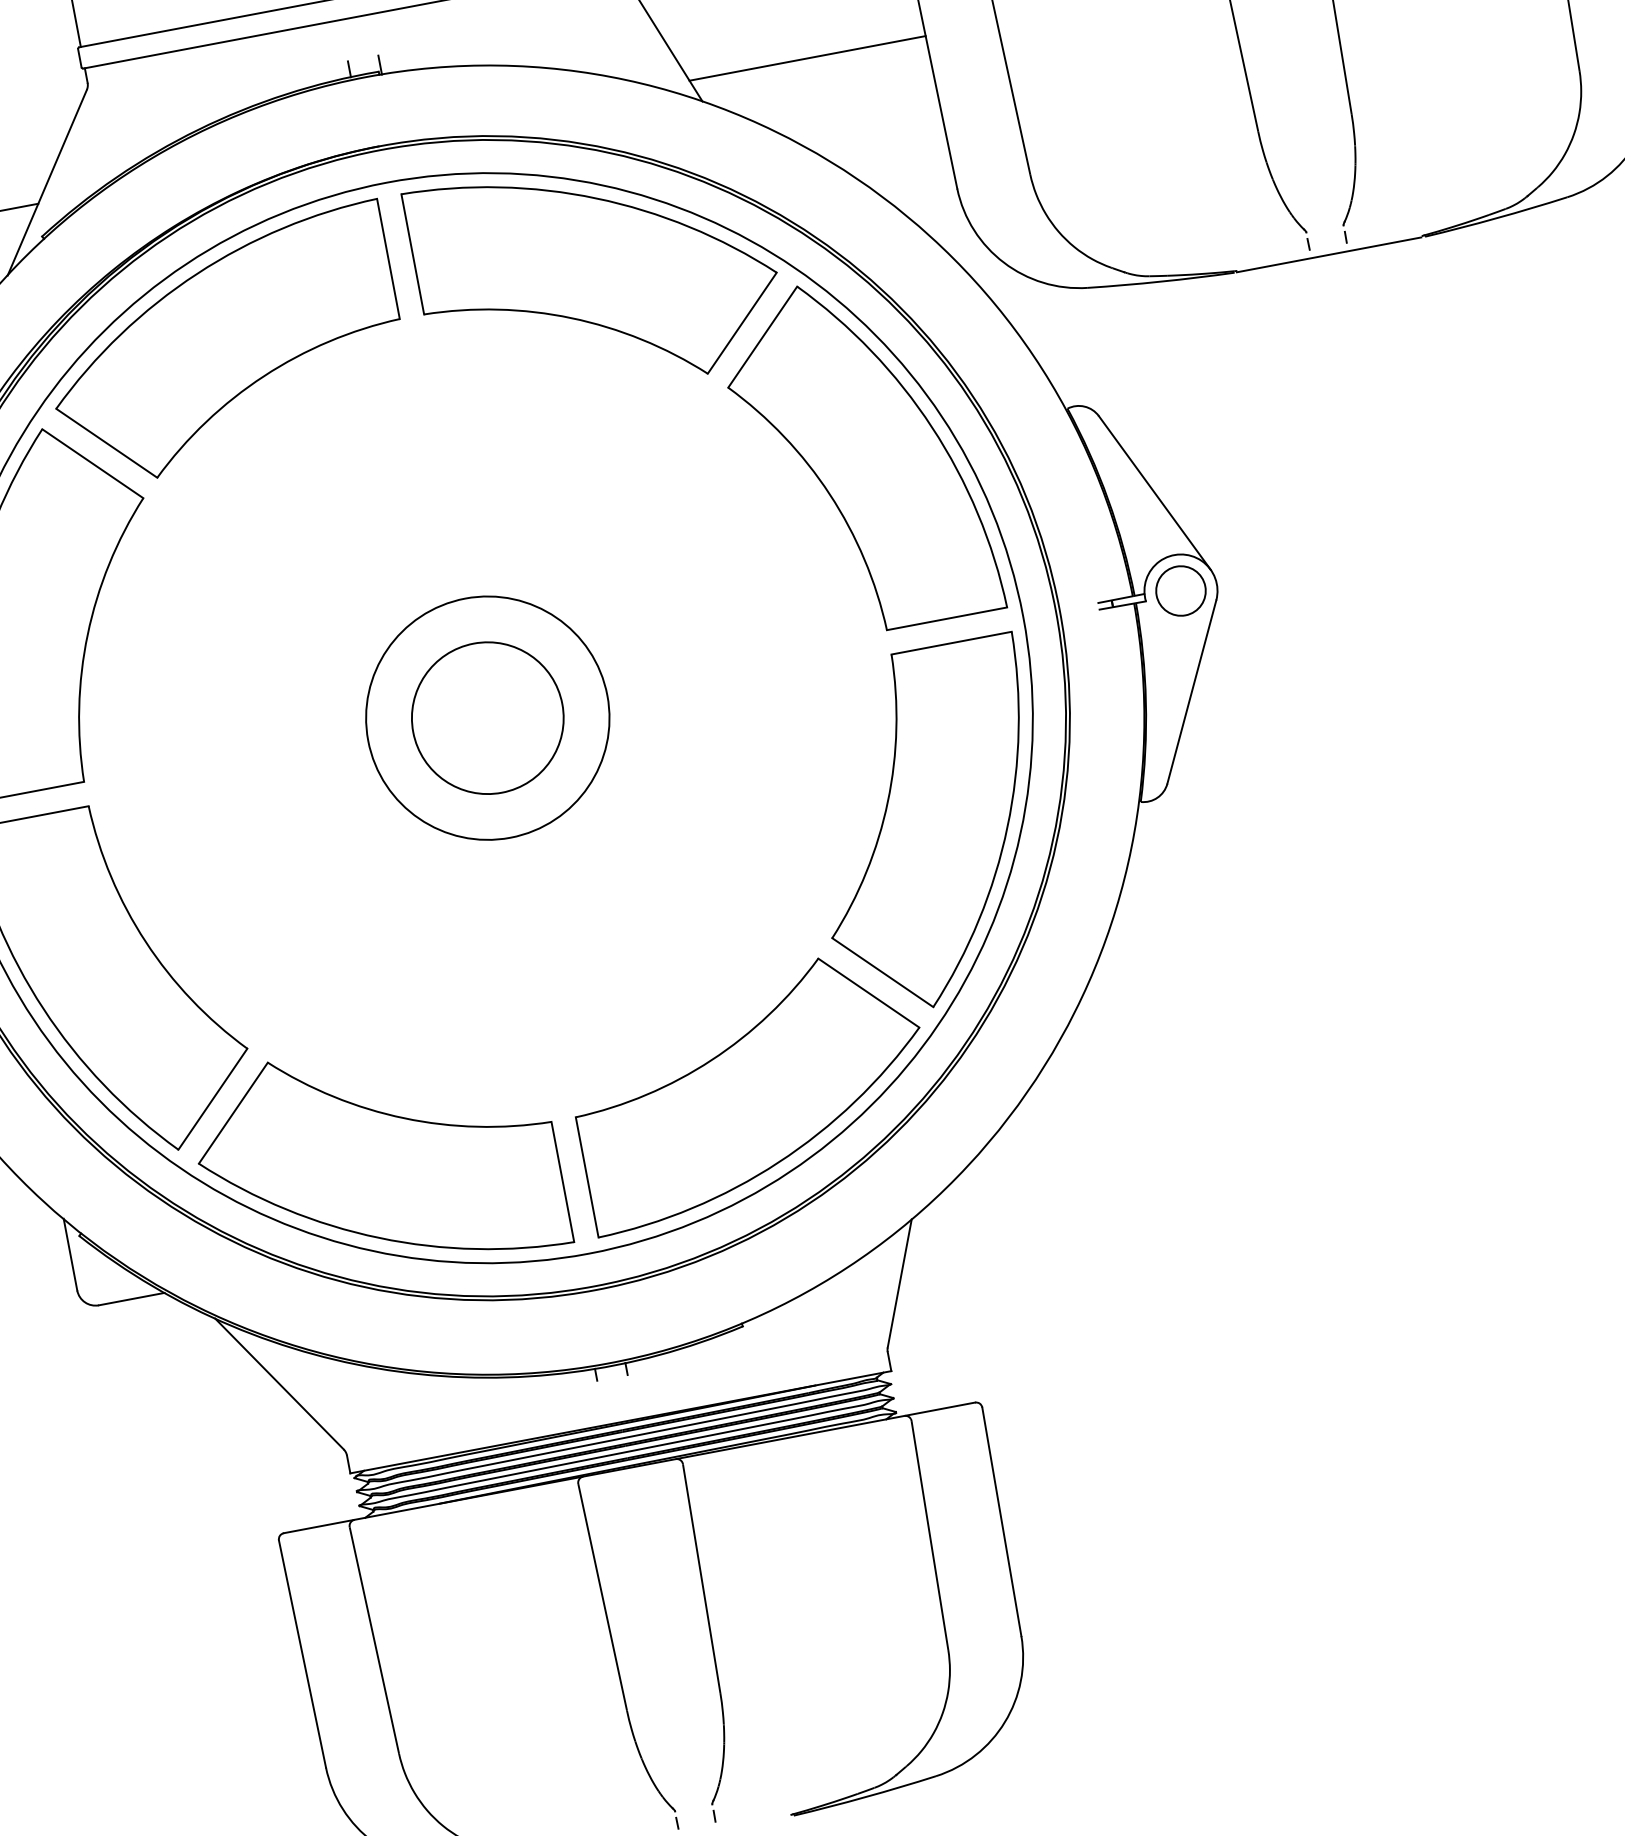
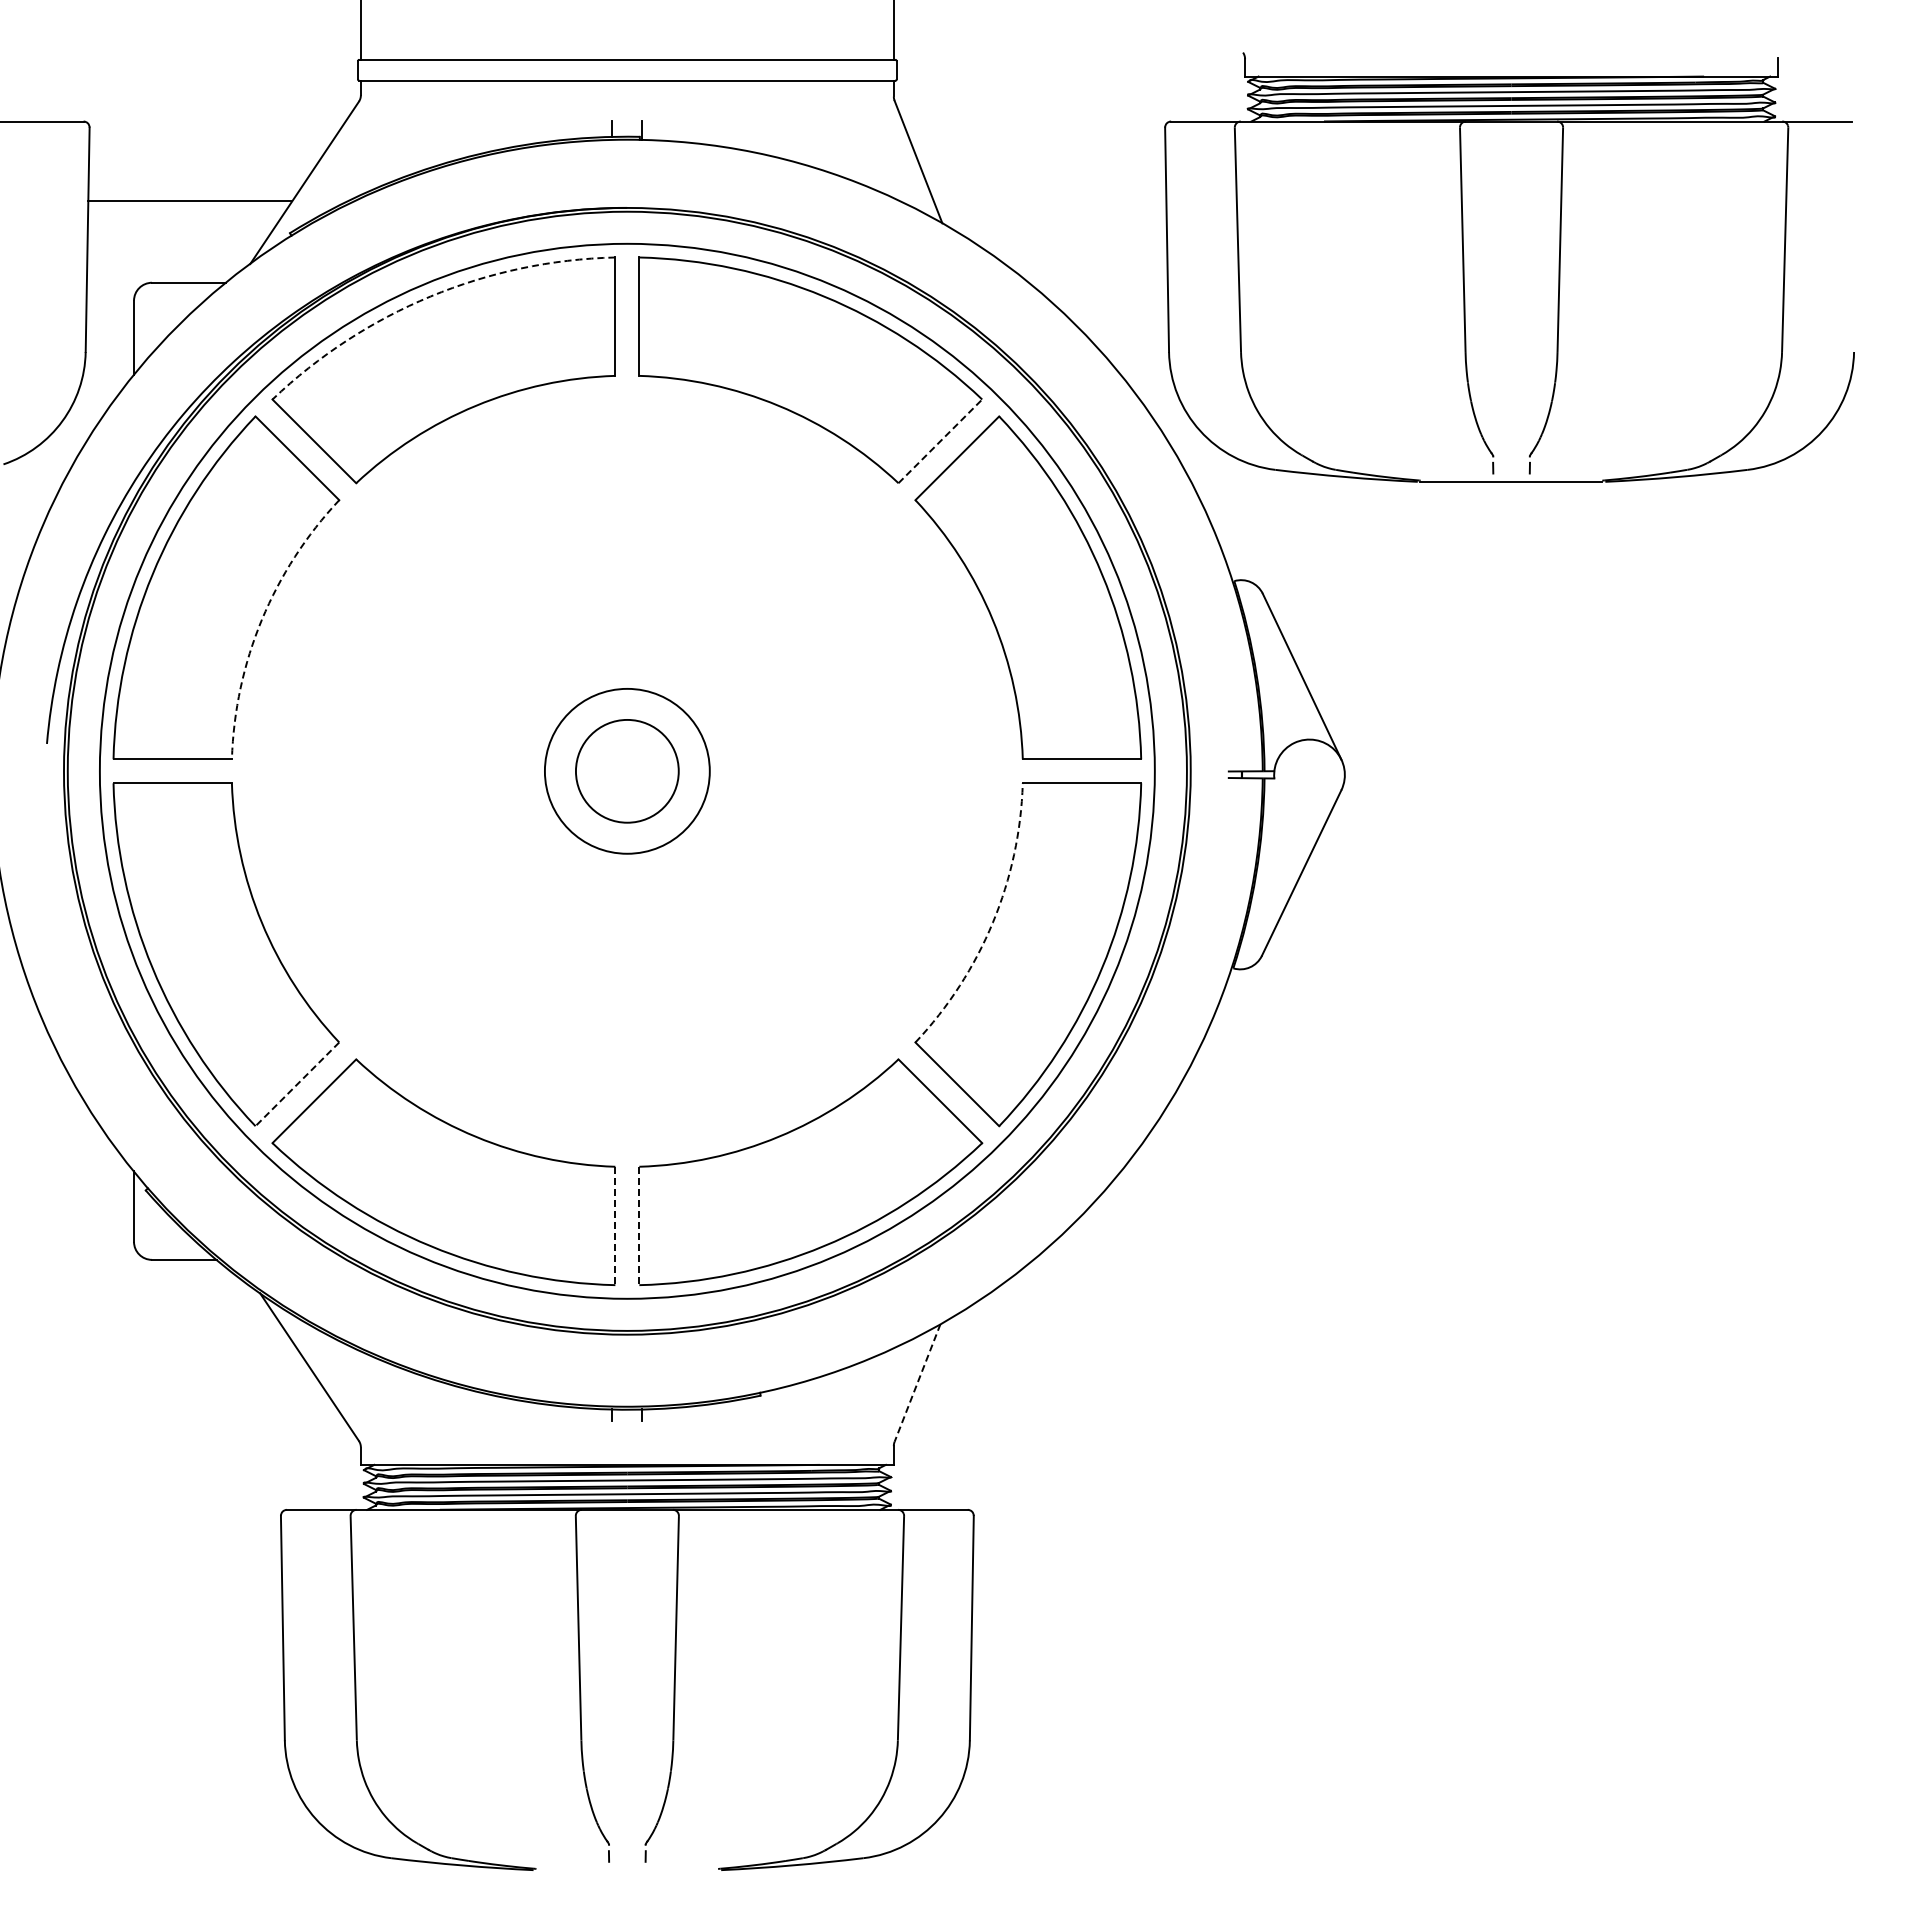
line: (807, 58) -> (1049, 201), removed
arc: (196, 273) -> (430, 296), solid -> dashed
line: (742, 323) -> (940, 441), solid -> dashed
circle: (1180, 590) -> (1309, 774), removed
arc: (87, 634) -> (261, 619), solid -> dashed
circle: (486, 717) -> (626, 770), size x0.7
circle: (487, 718) -> (627, 771), size x0.7
arc: (887, 801) -> (992, 922), solid -> dashed
line: (213, 1099) -> (297, 1084), solid -> dashed
line: (587, 1177) -> (639, 1226), solid -> dashed
line: (563, 1182) -> (615, 1226), solid -> dashed
line: (899, 1283) -> (917, 1383), solid -> dashed

